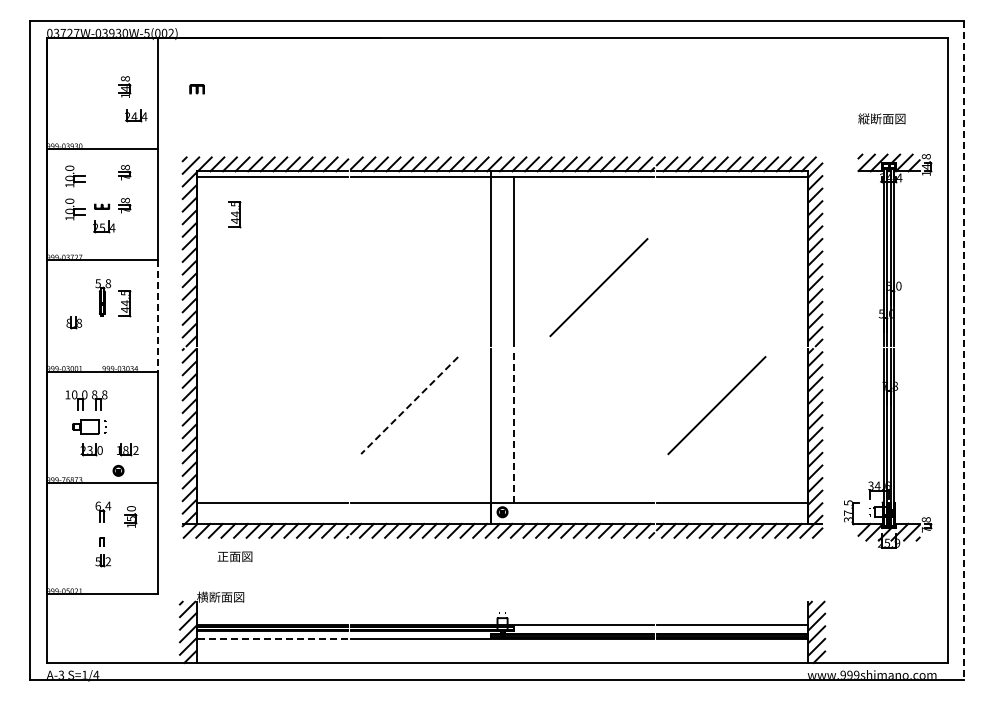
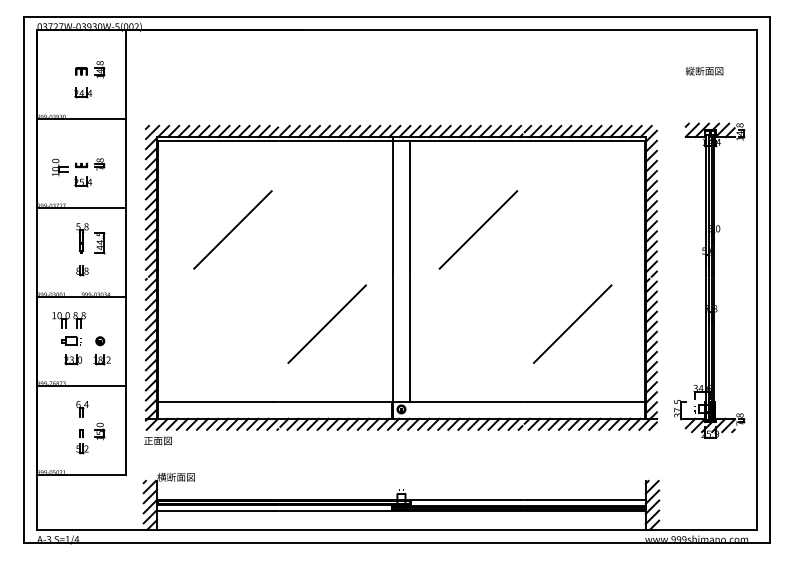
part: (196, 89) -> (81, 71), moved
part: (136, 115) -> (83, 92), moved
text: (881, 118) -> (704, 70), moved
part: (124, 172) -> (99, 137), removed
part: (75, 176) -> (60, 141), removed
part: (234, 214) -> (187, 171), removed
line: (291, 287) -> (232, 229), added
line: (157, 315) -> (125, 252), dashed -> solid
part: (74, 322) -> (82, 270), moved
line: (964, 350) -> (770, 280), dashed -> solid
line: (409, 405) -> (327, 324), dashed -> solid
line: (513, 425) -> (410, 340), dashed -> solid
part: (89, 426) -> (71, 340), size x0.71
part: (118, 470) -> (100, 340), moved
part: (130, 516) -> (99, 431), moved
text: (234, 556) -> (157, 440), moved
line: (272, 639) -> (217, 511), dashed -> solid

